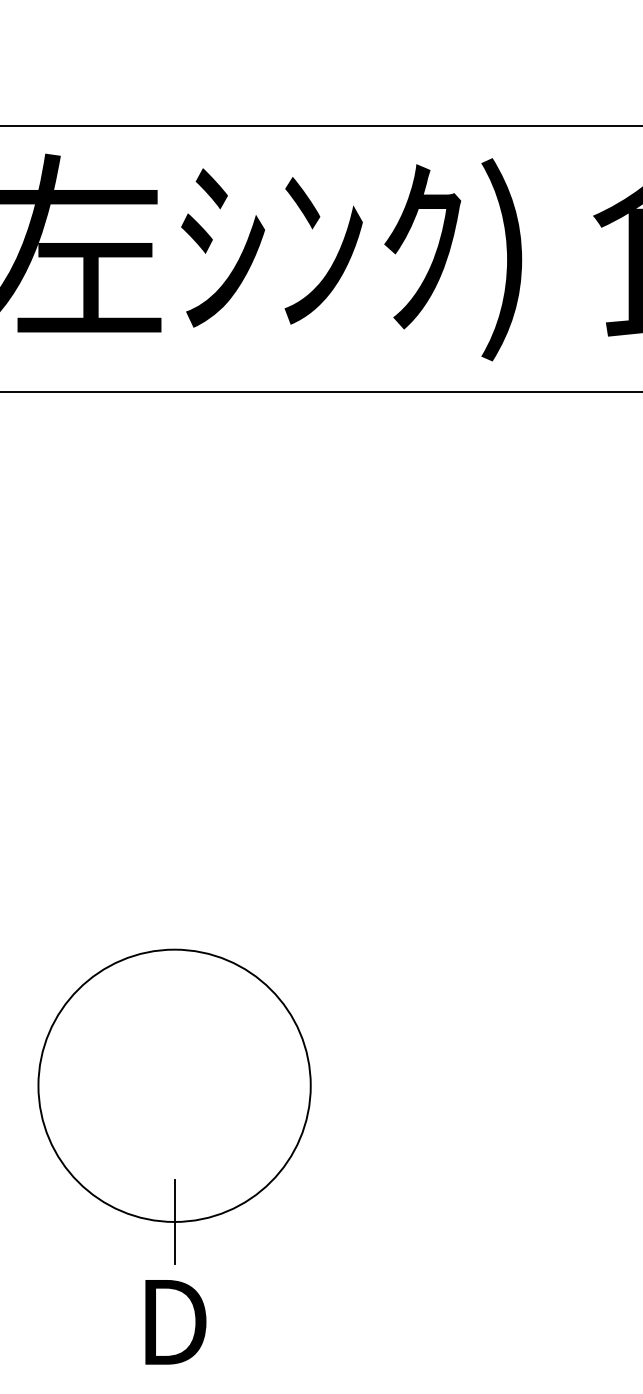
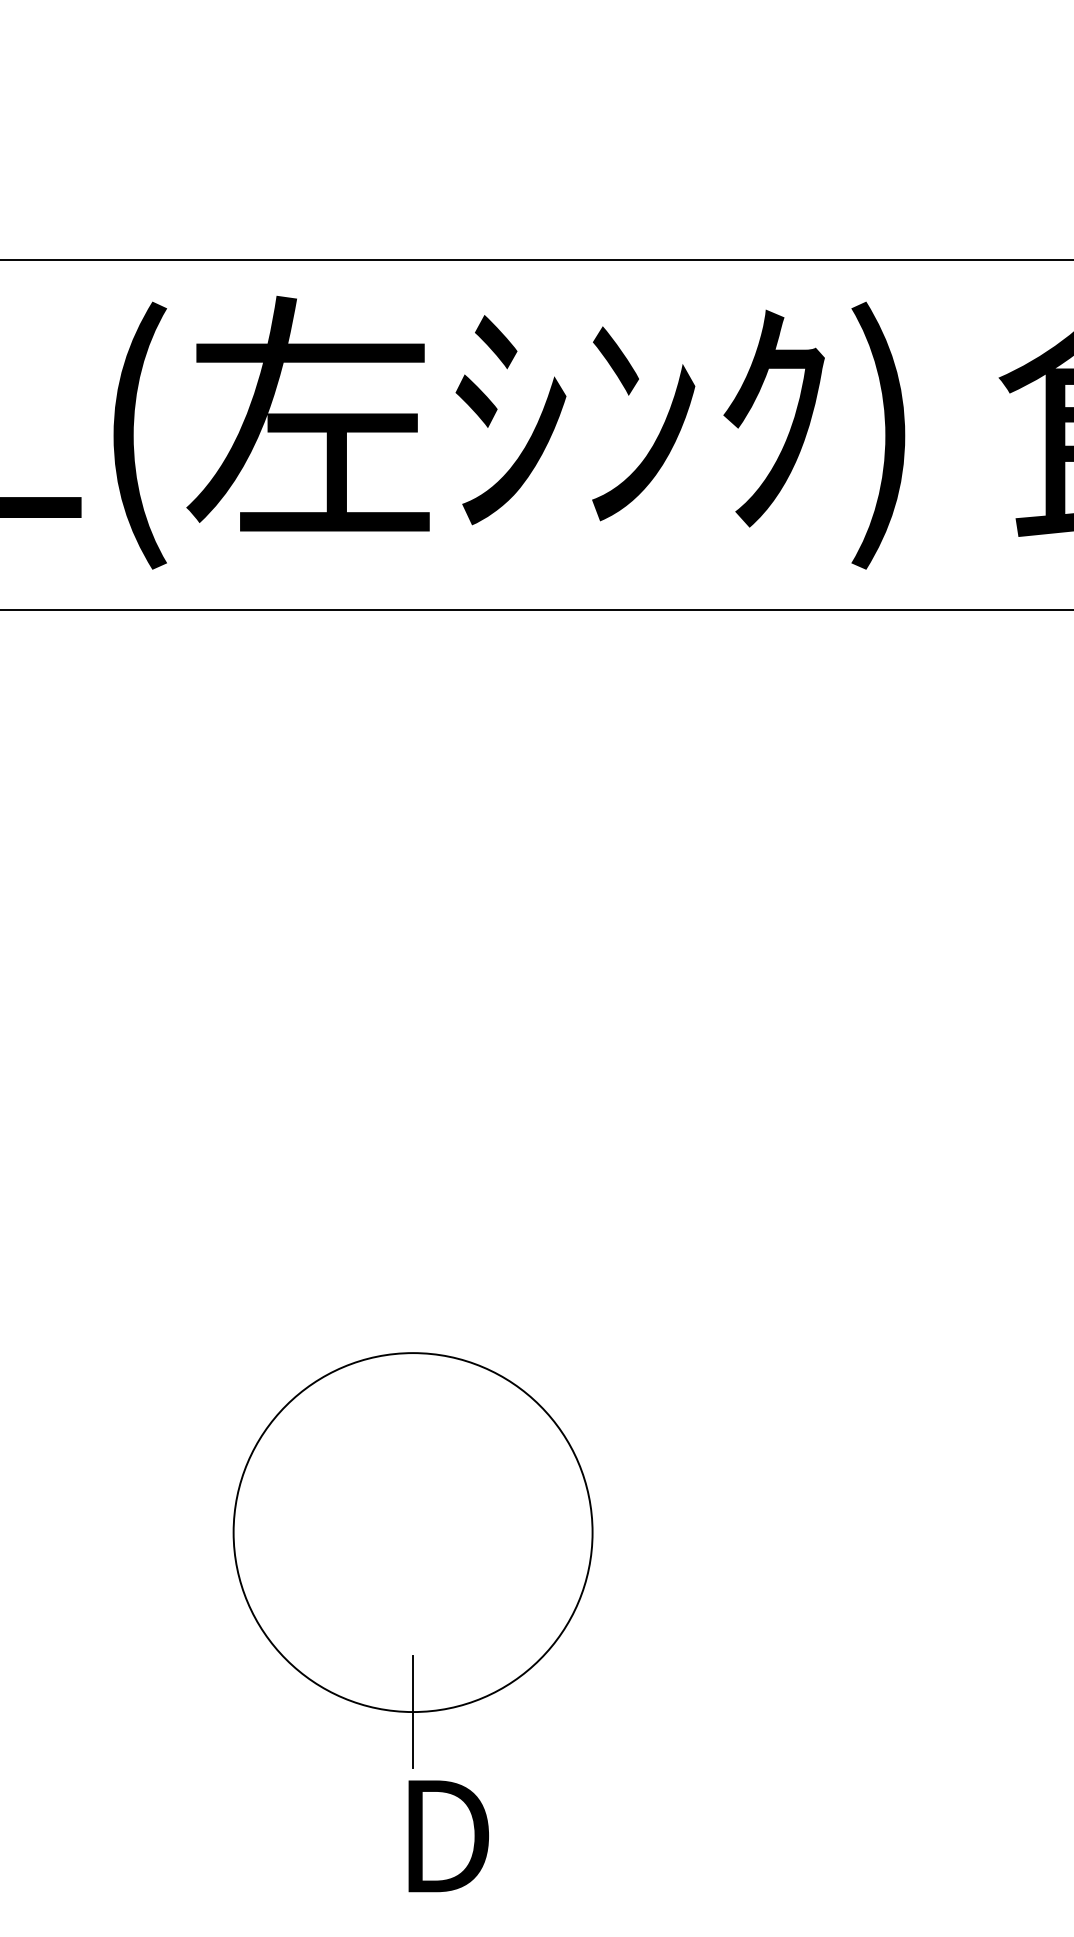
part: (174, 1107) -> (412, 1560), moved

